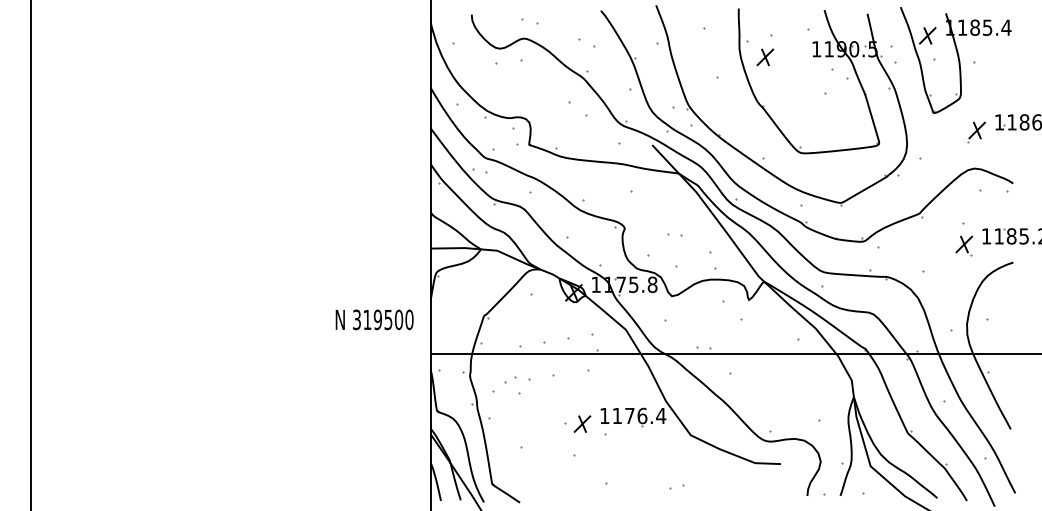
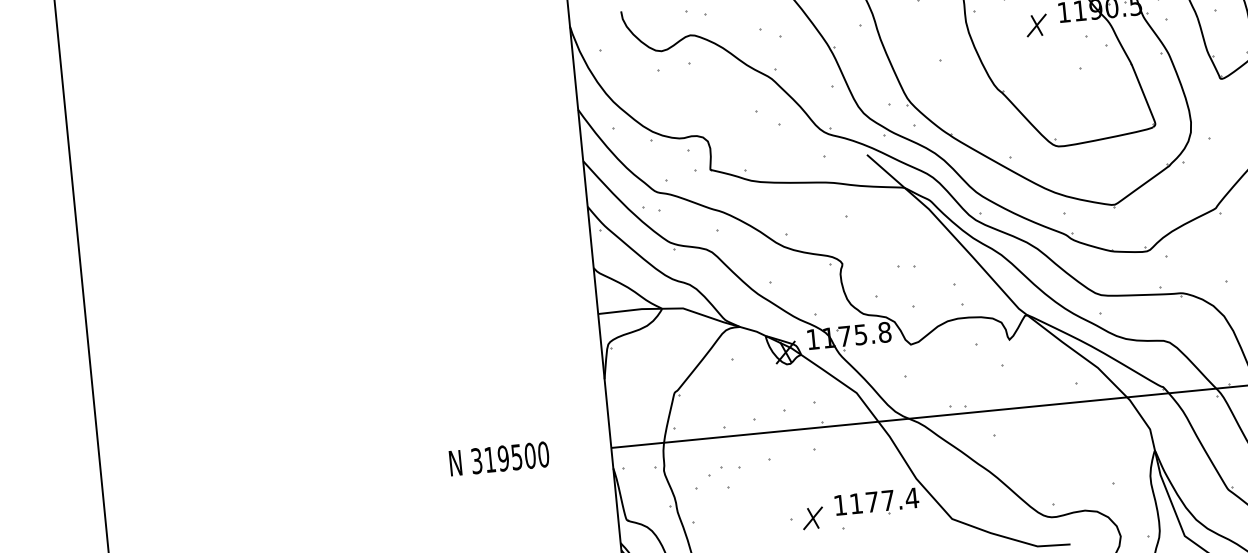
part: (765, 57) -> (1036, 25), moved
text: (374, 319) -> (499, 458), moved
text: (642, 415) -> (888, 499), 1176.4 -> 1177.4

